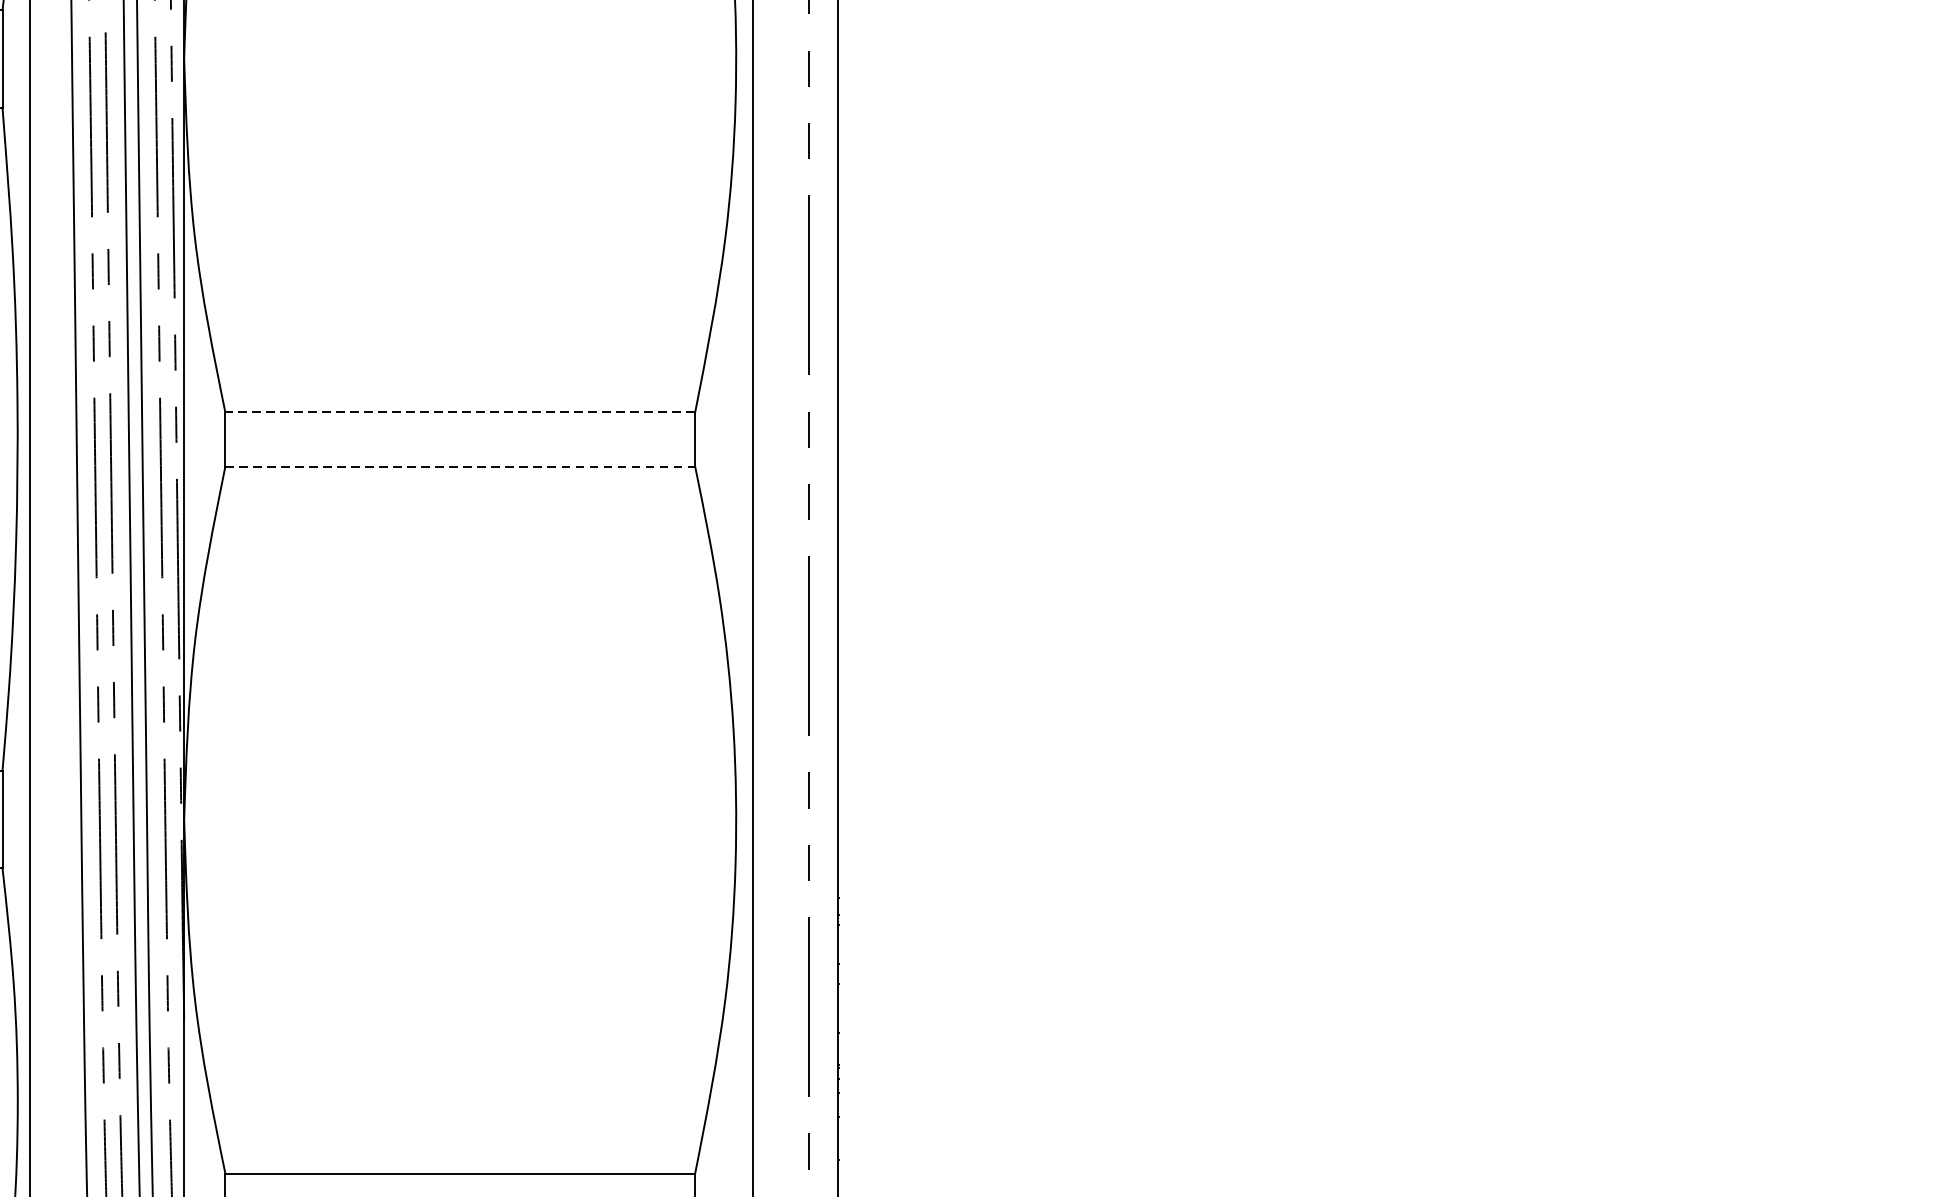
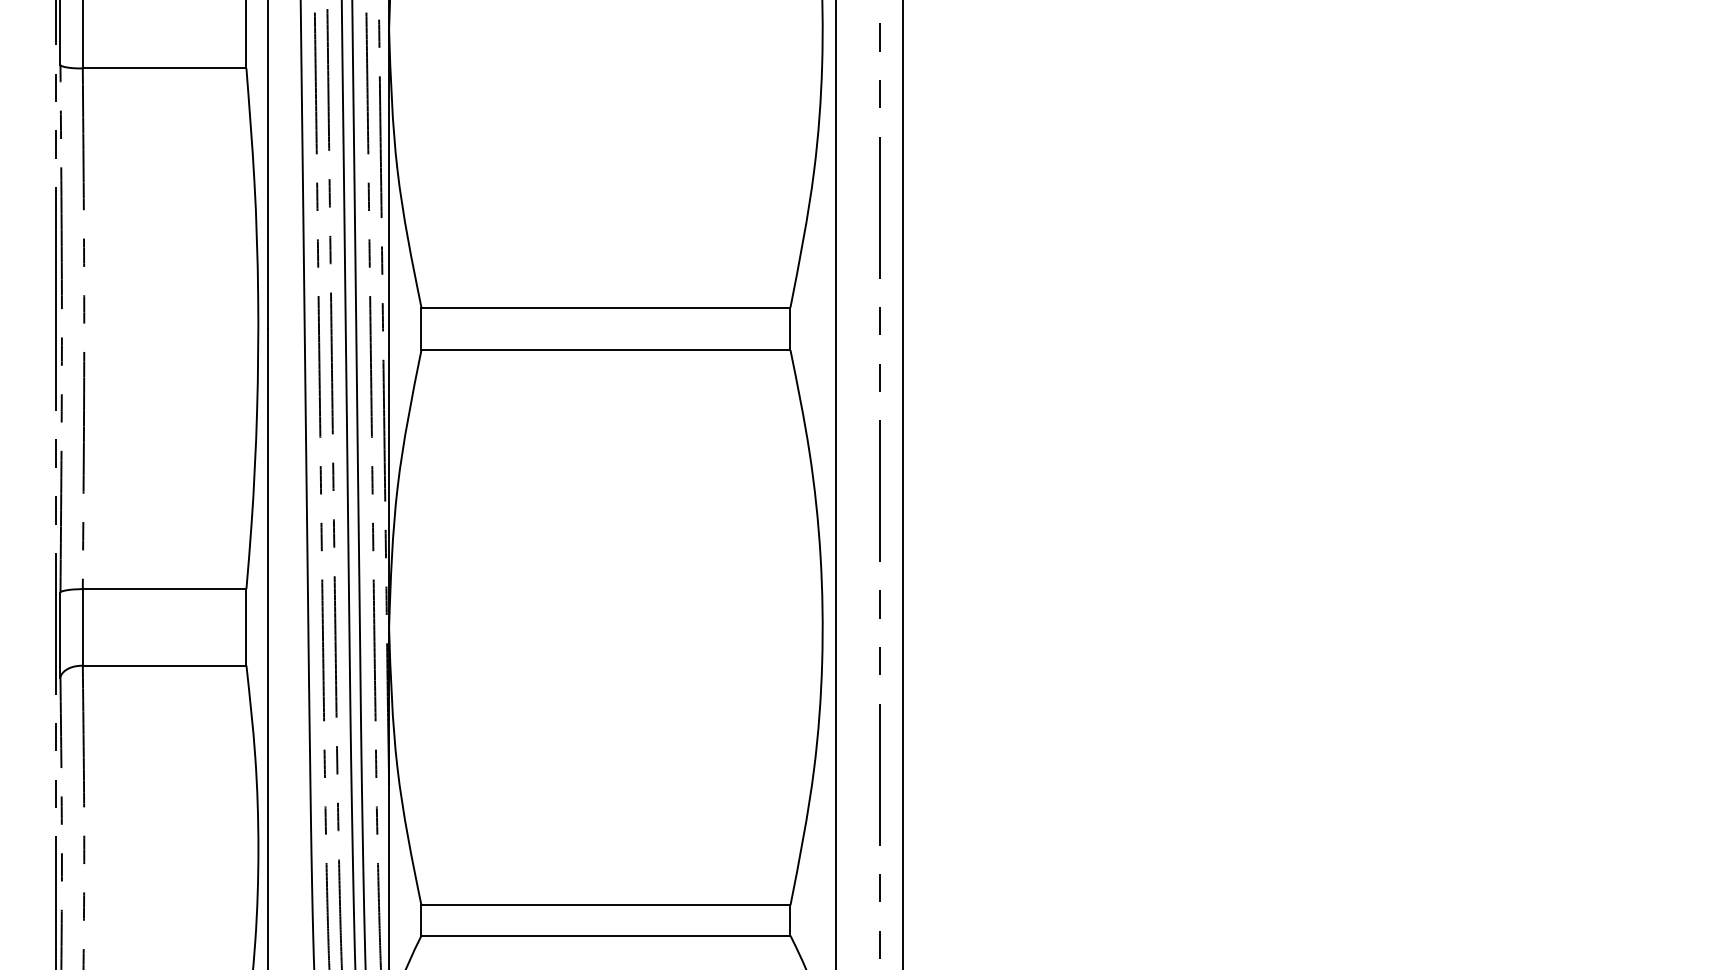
line: (459, 412) -> (605, 307), dashed -> solid
line: (459, 467) -> (605, 350), dashed -> solid

